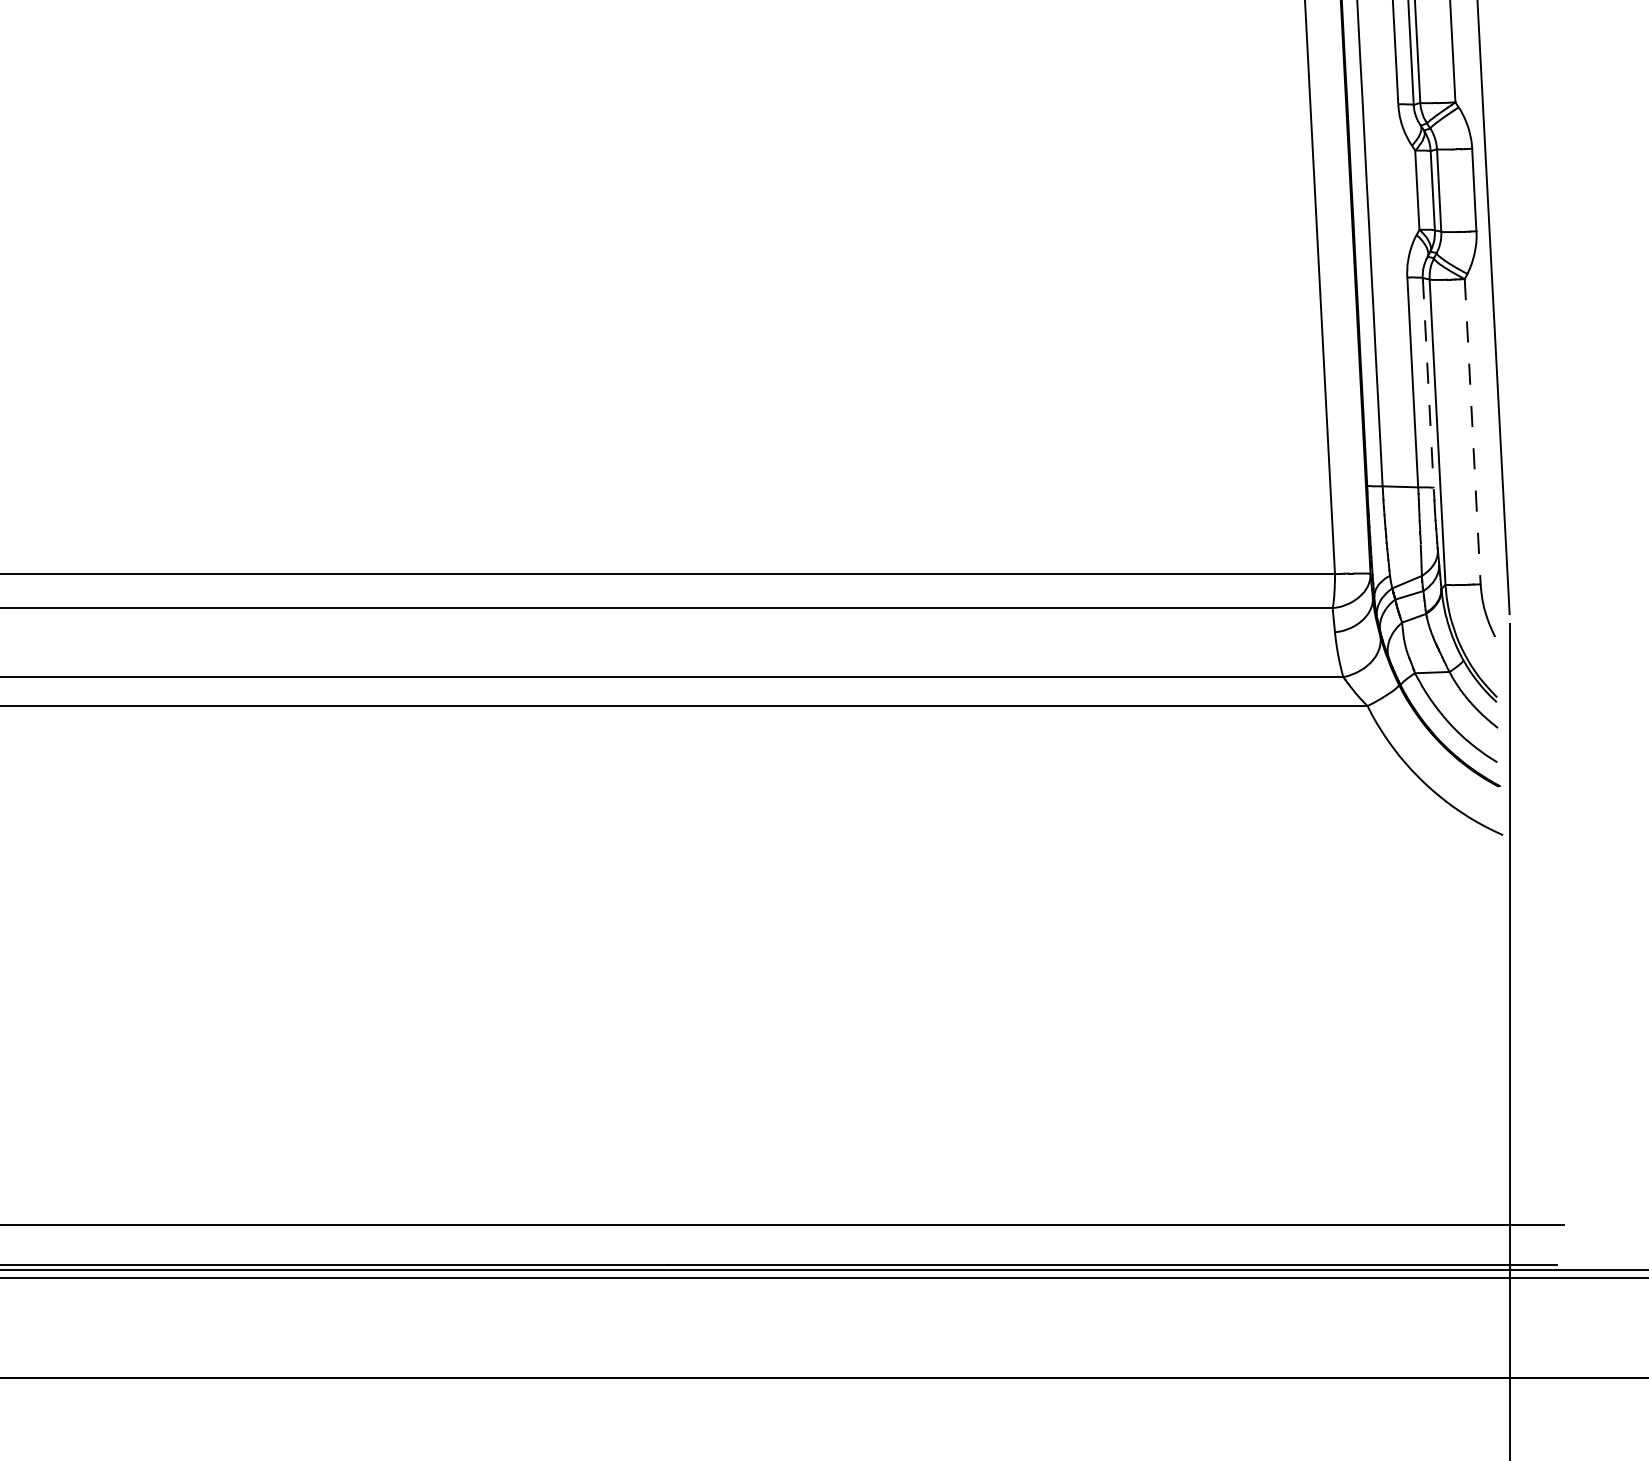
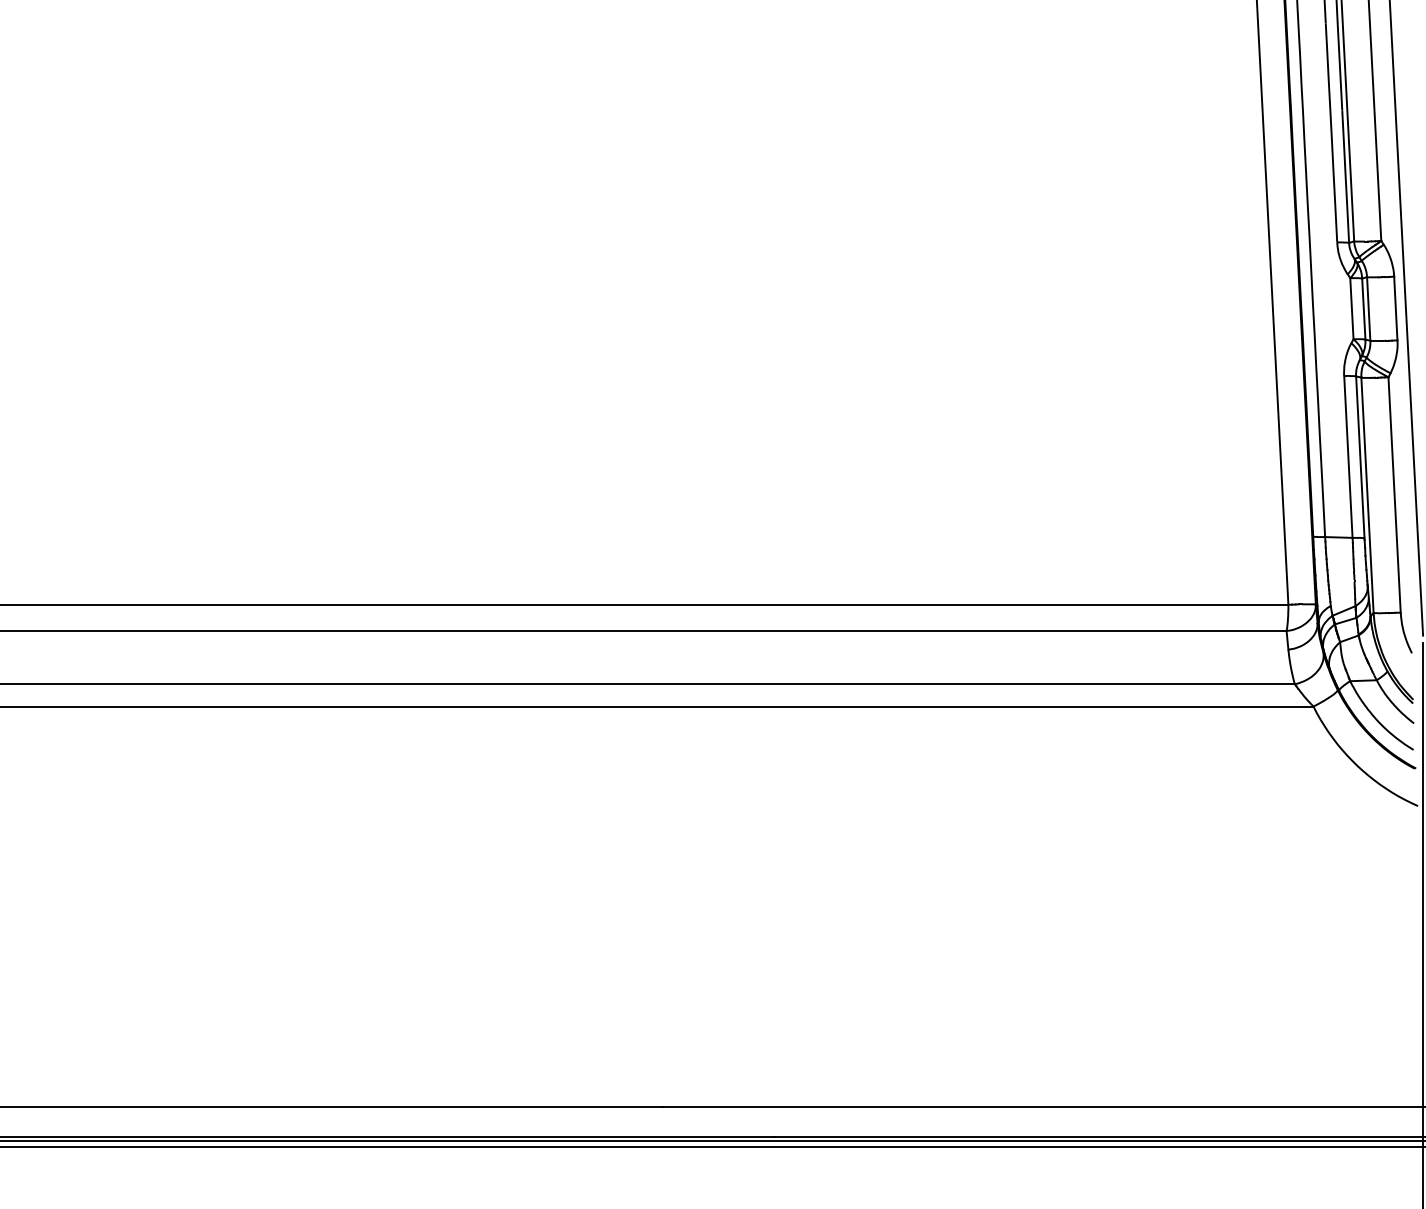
line: (1428, 384) -> (1360, 458), dashed -> solid
line: (1472, 431) -> (1394, 494), dashed -> solid

